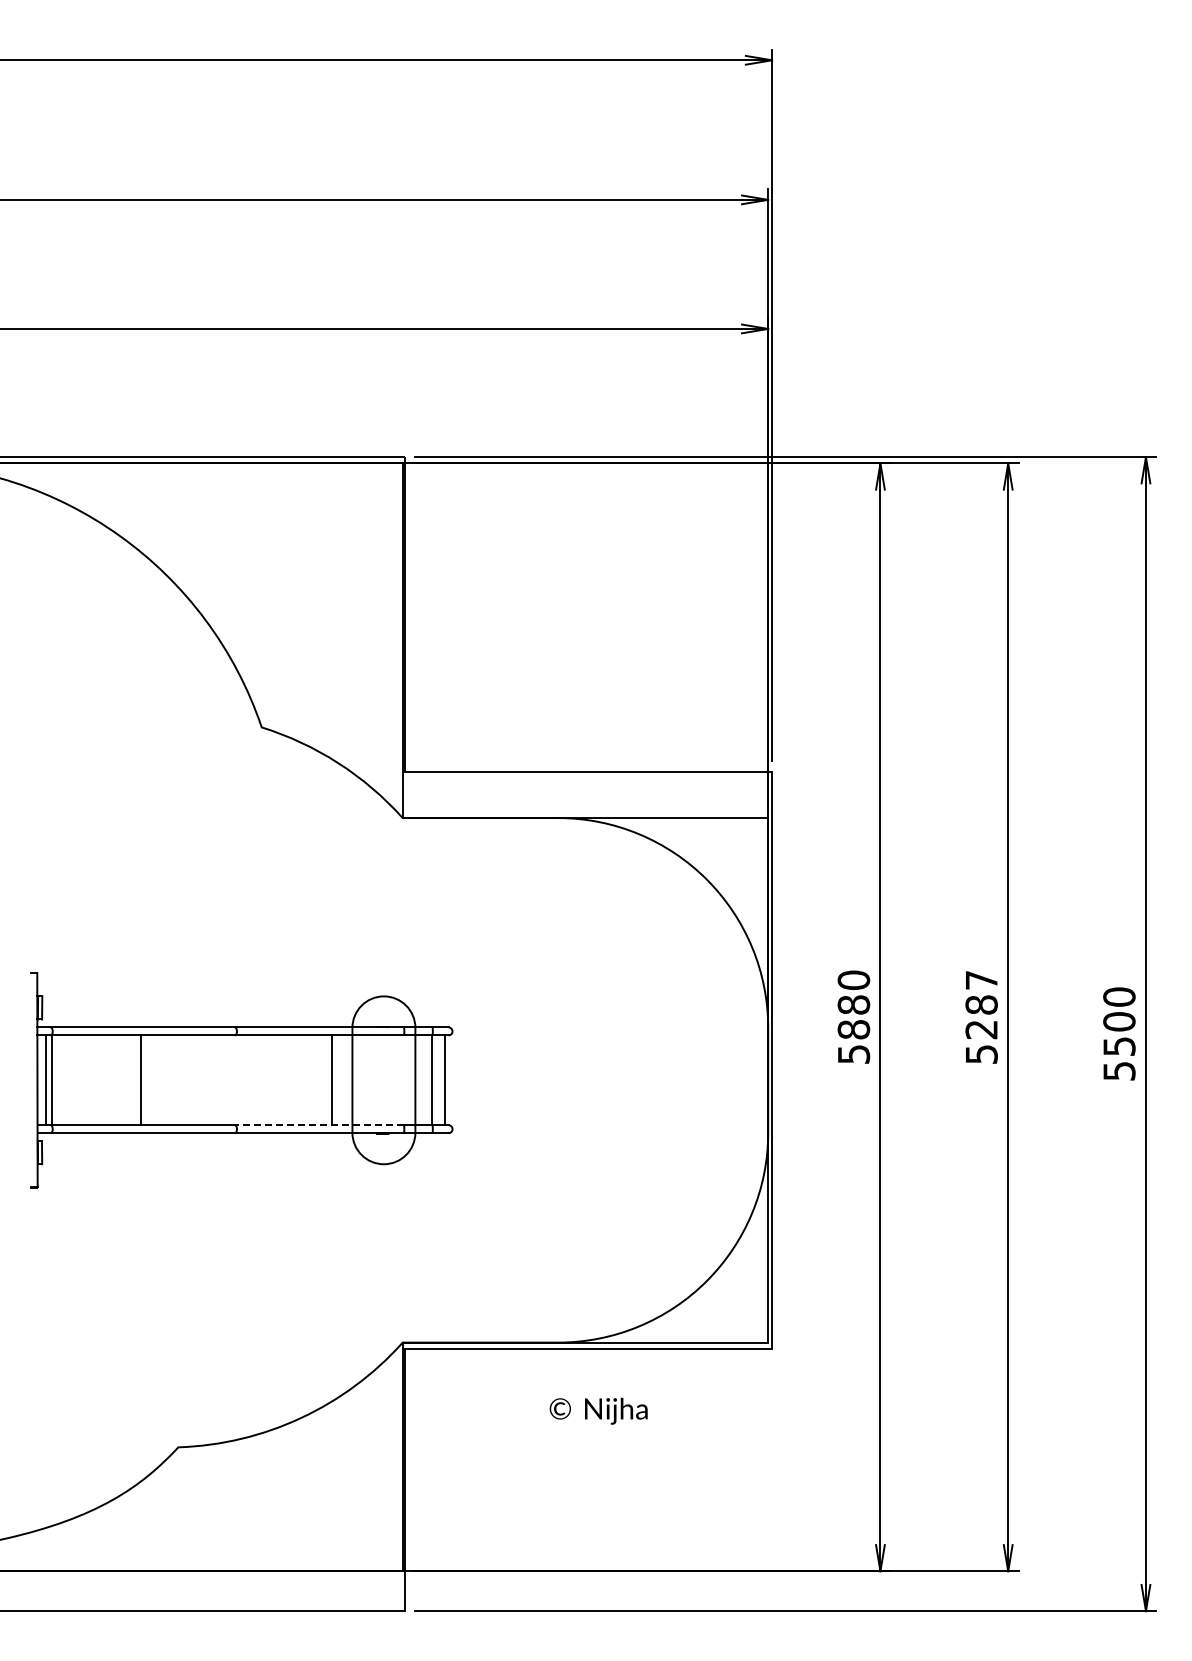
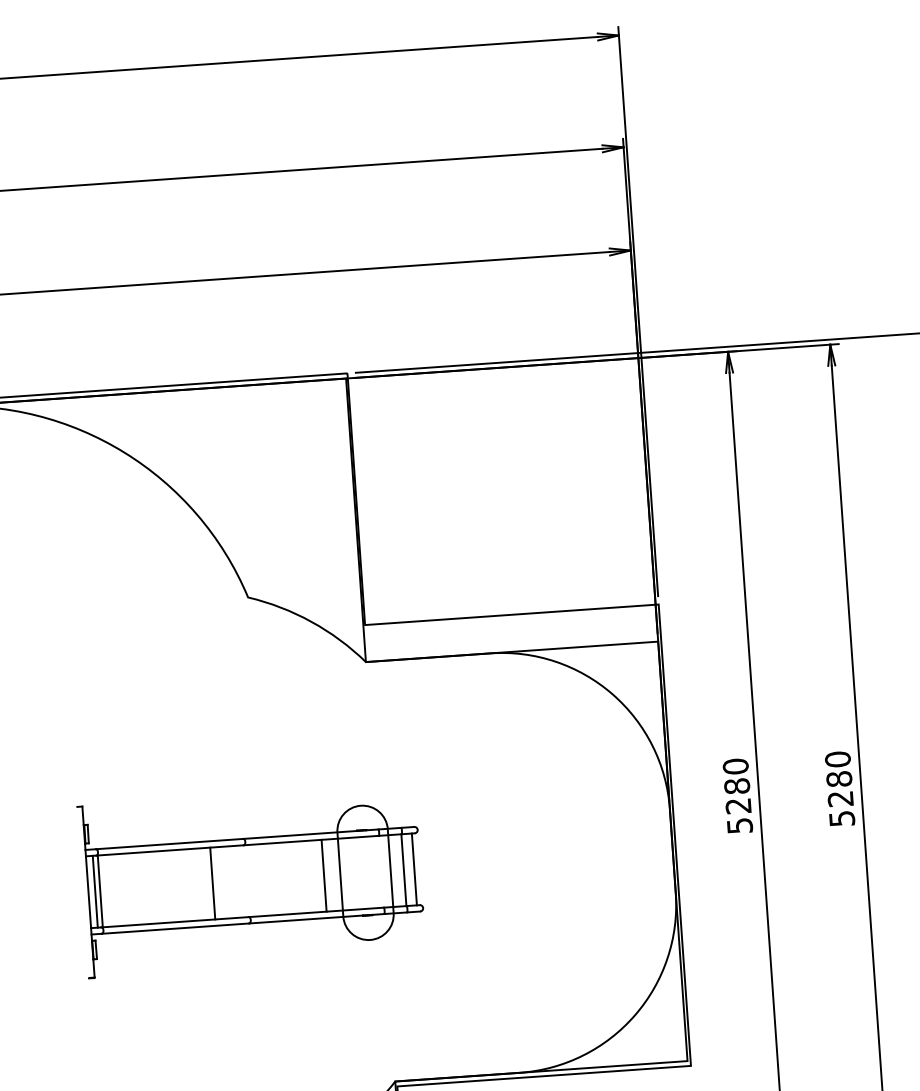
text: (981, 980) -> (837, 759), 5287 -> 5280
text: (853, 1029) -> (738, 805), 5880 -> 5280
line: (140, 1080) -> (212, 883), moved
line: (319, 1125) -> (316, 912), dashed -> solid

